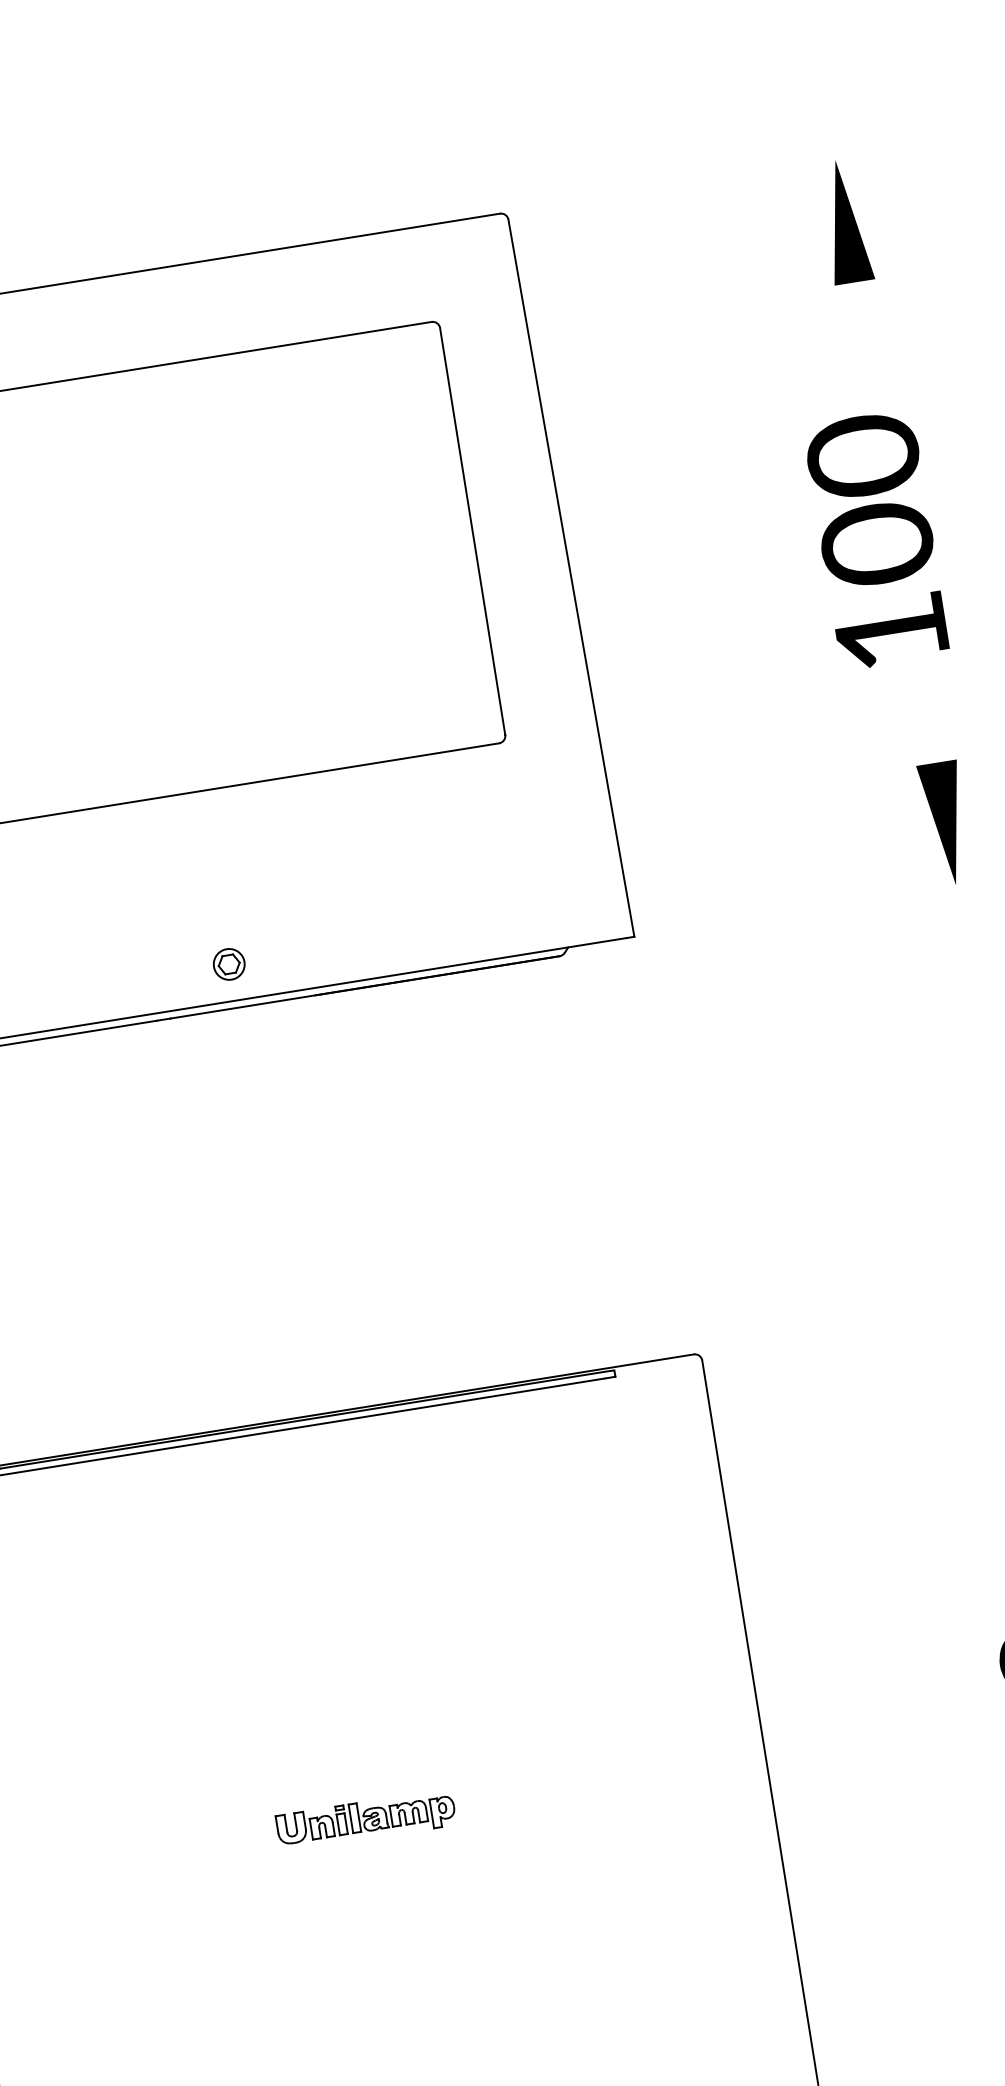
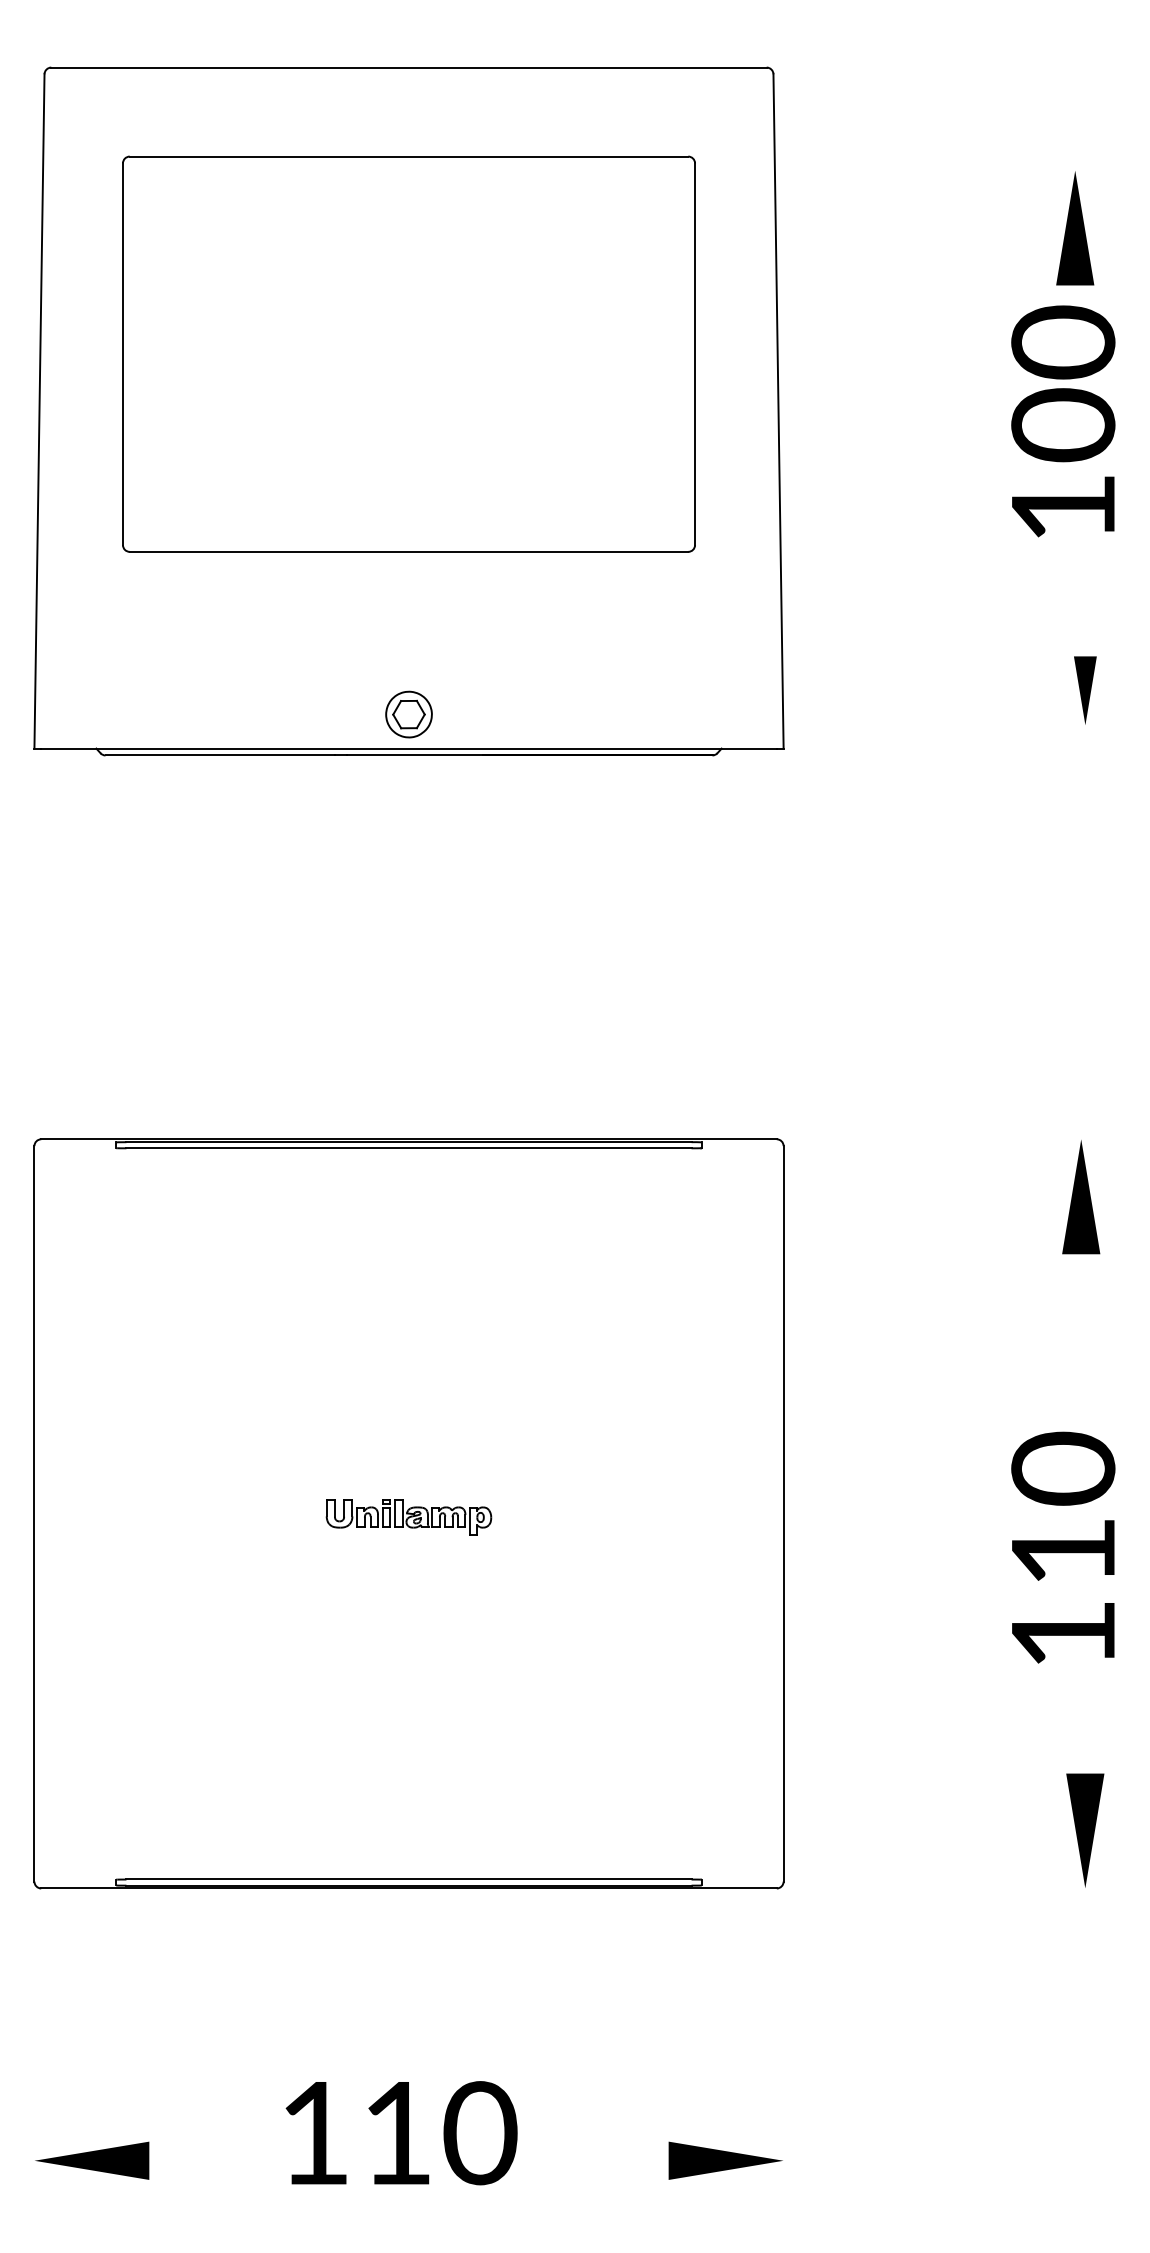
part: (845, 221) -> (1075, 228), moved
part: (946, 823) -> (1085, 690), size x0.6
part: (228, 964) -> (408, 714), size x1.6

